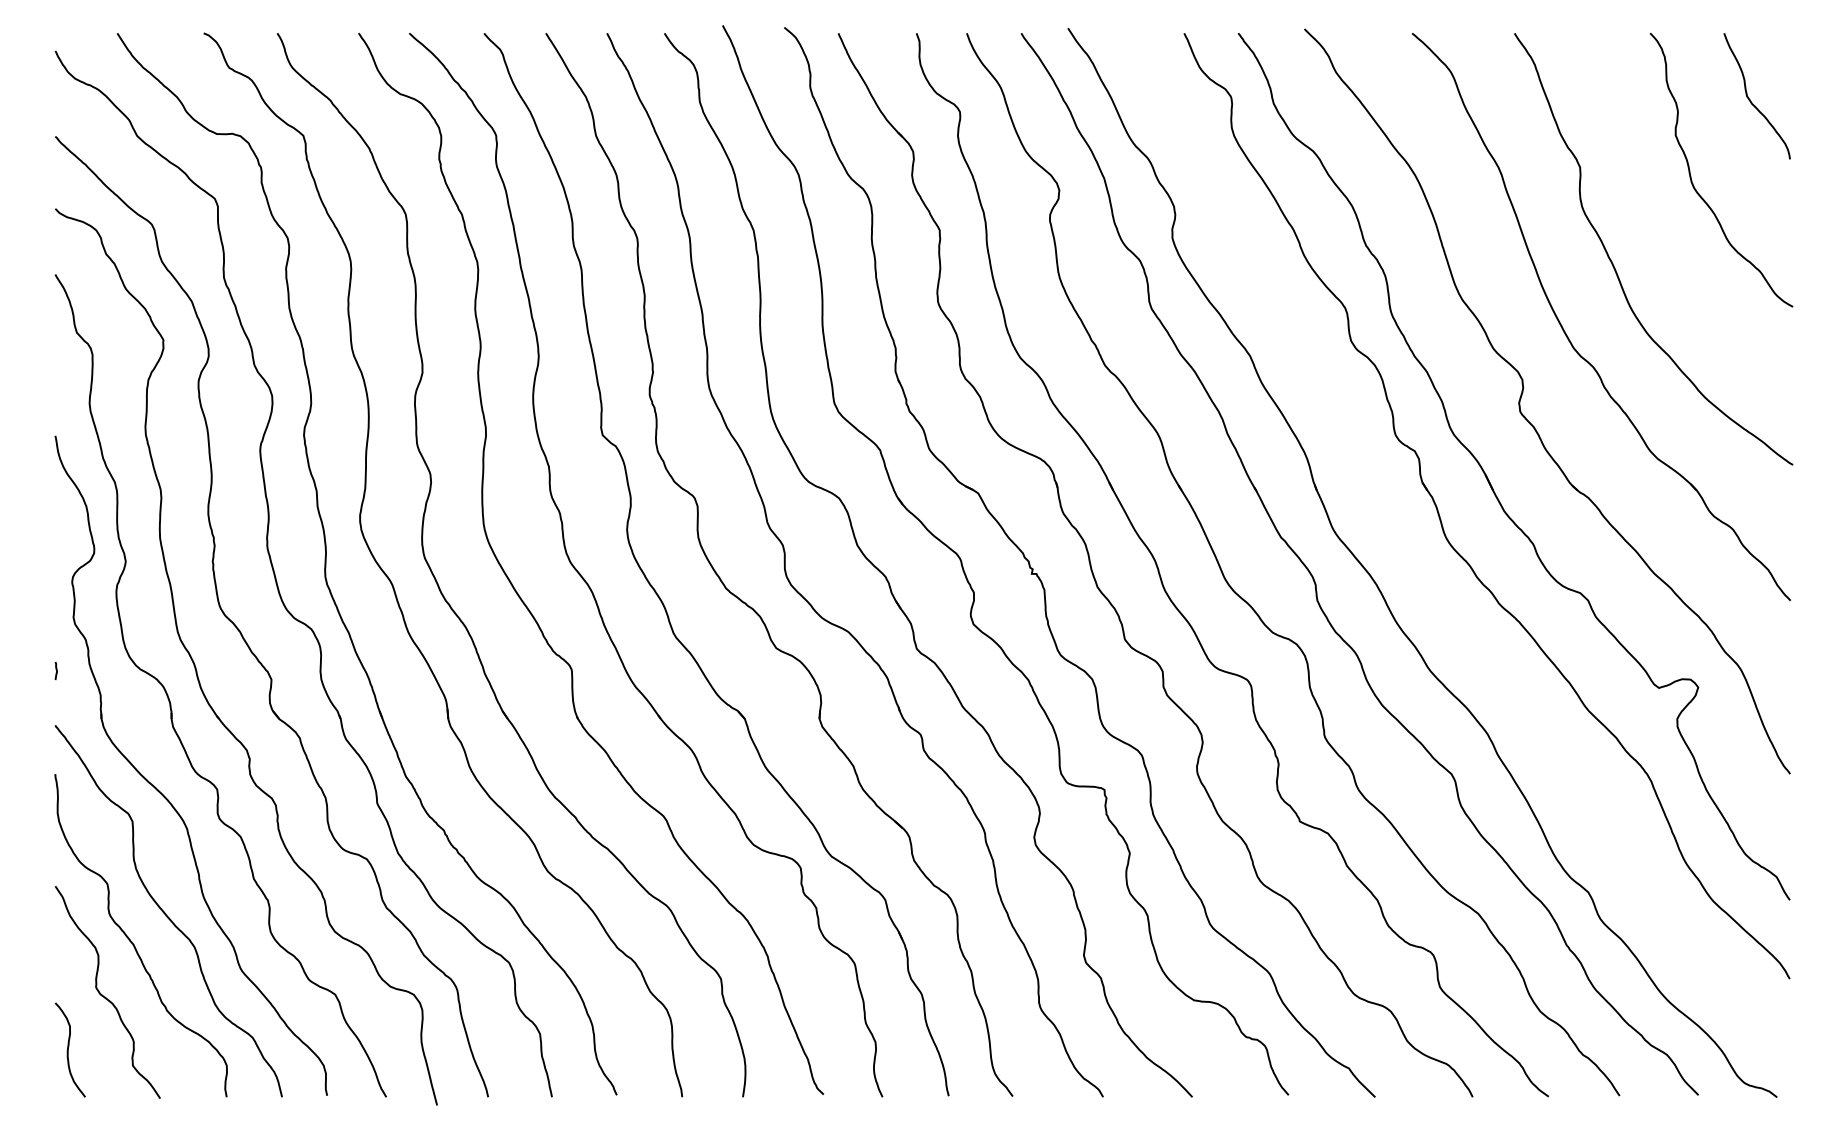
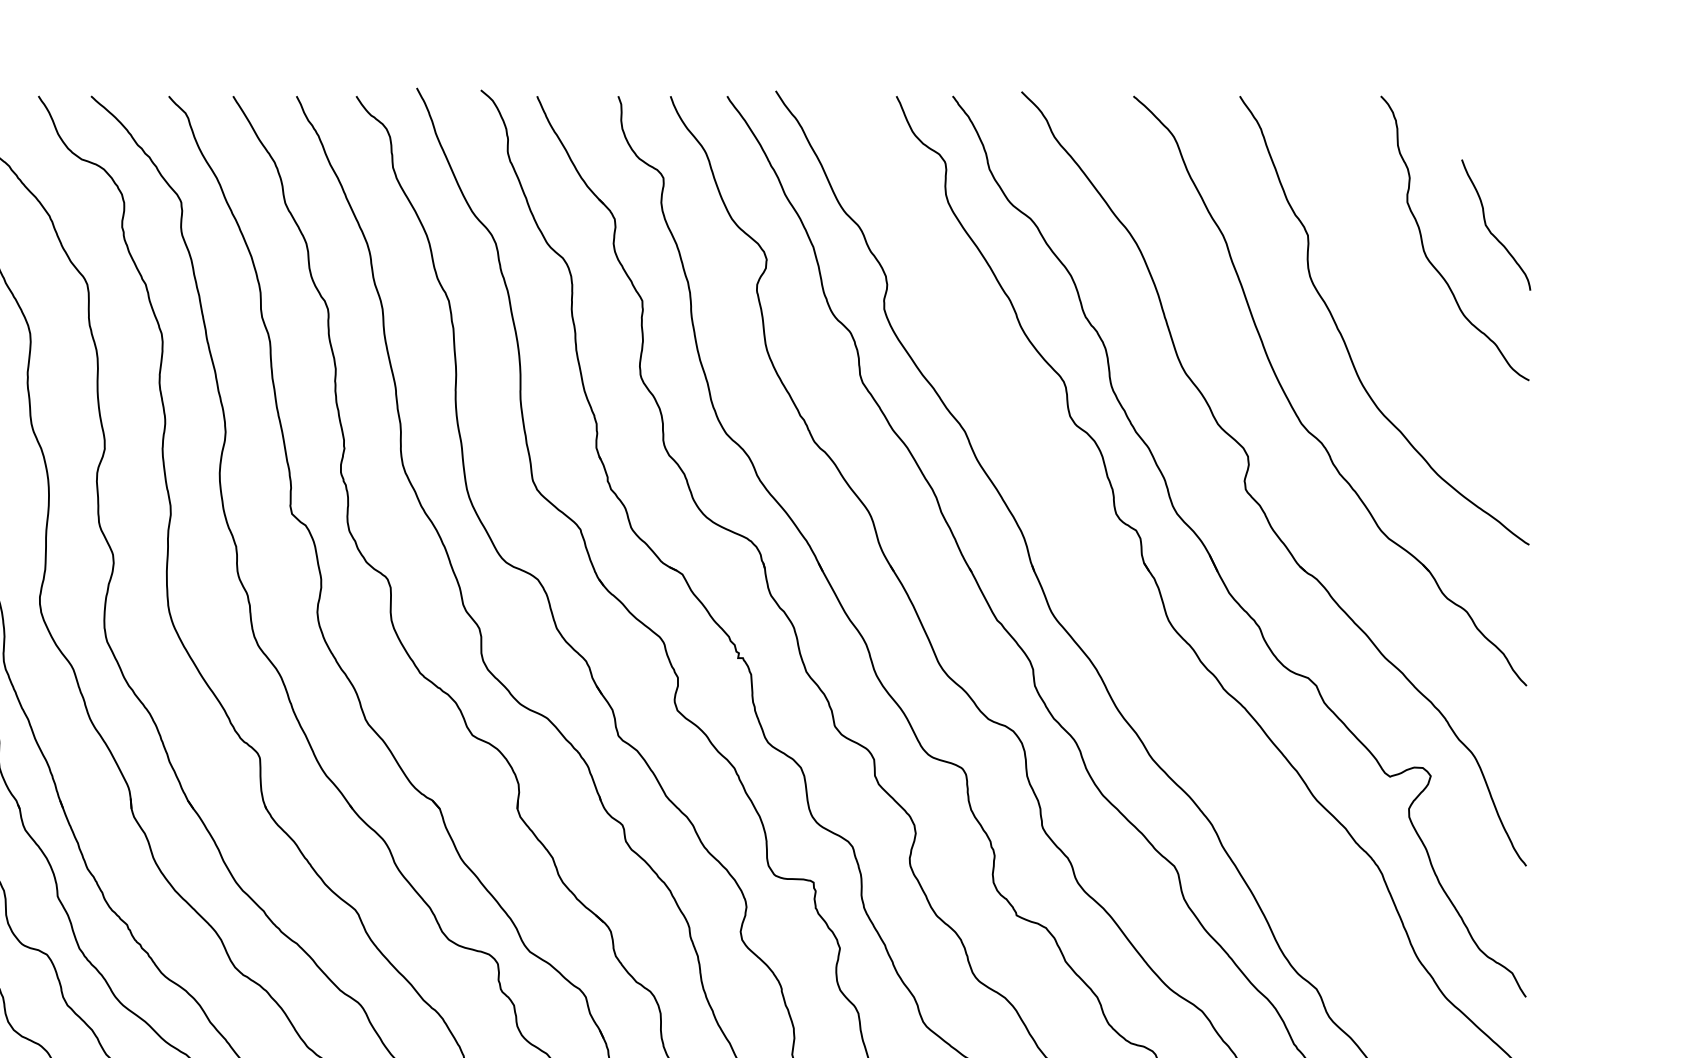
curve: (1750, 99) -> (1489, 228), moved

